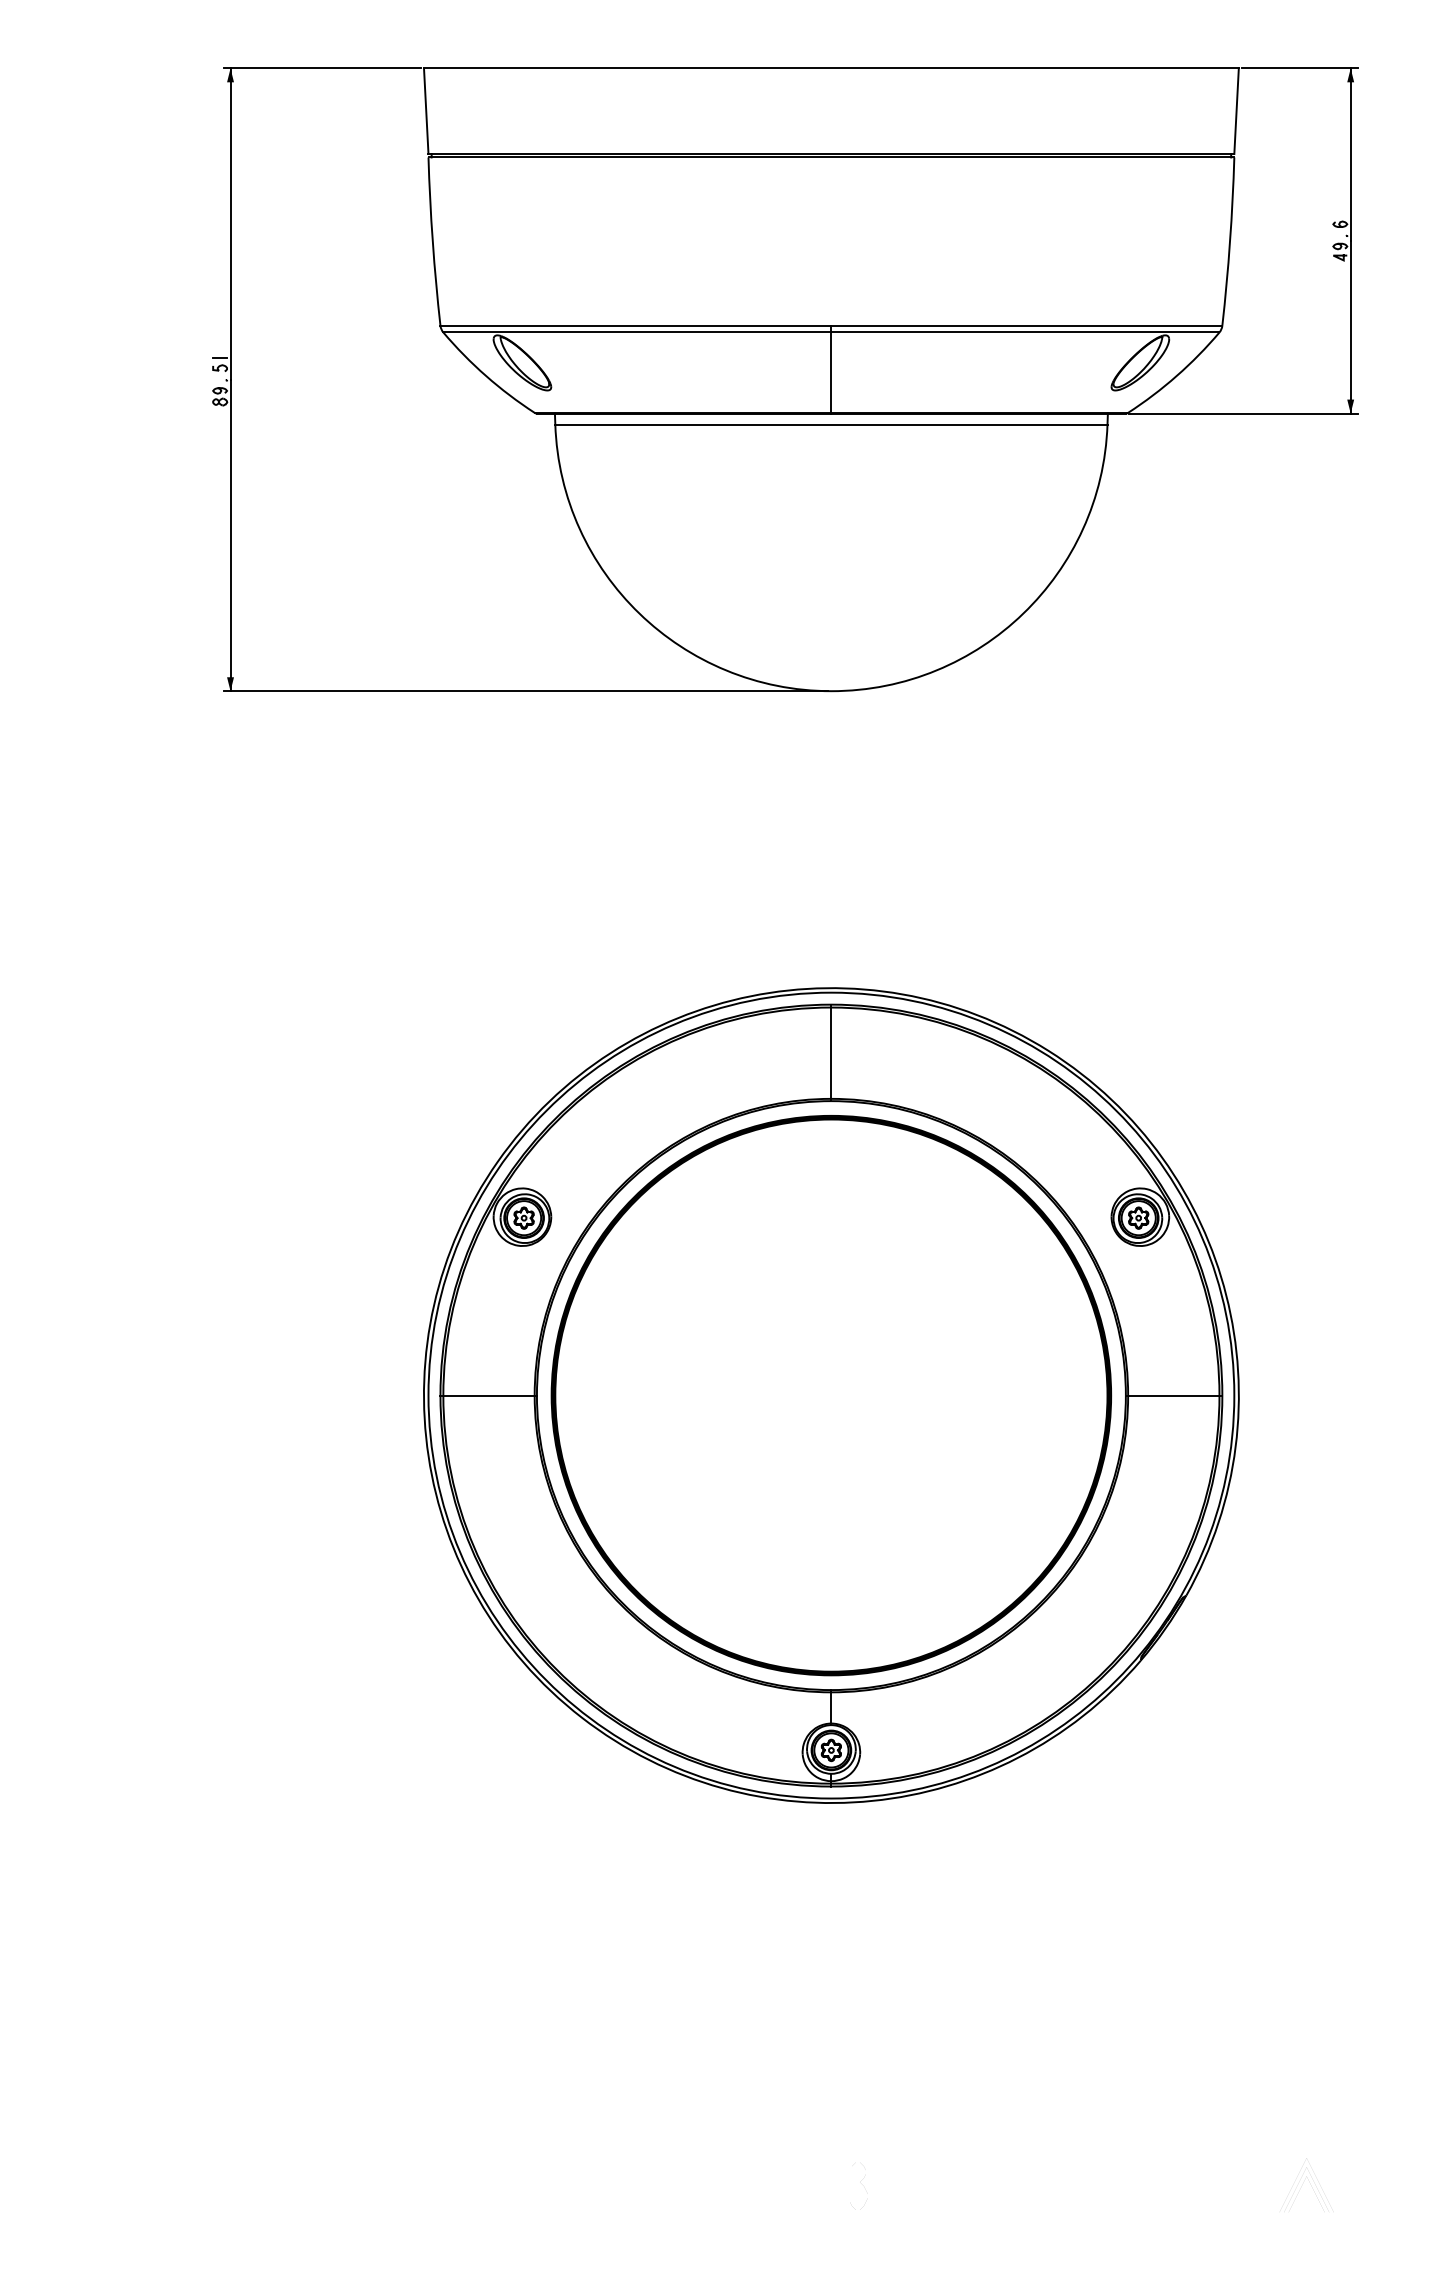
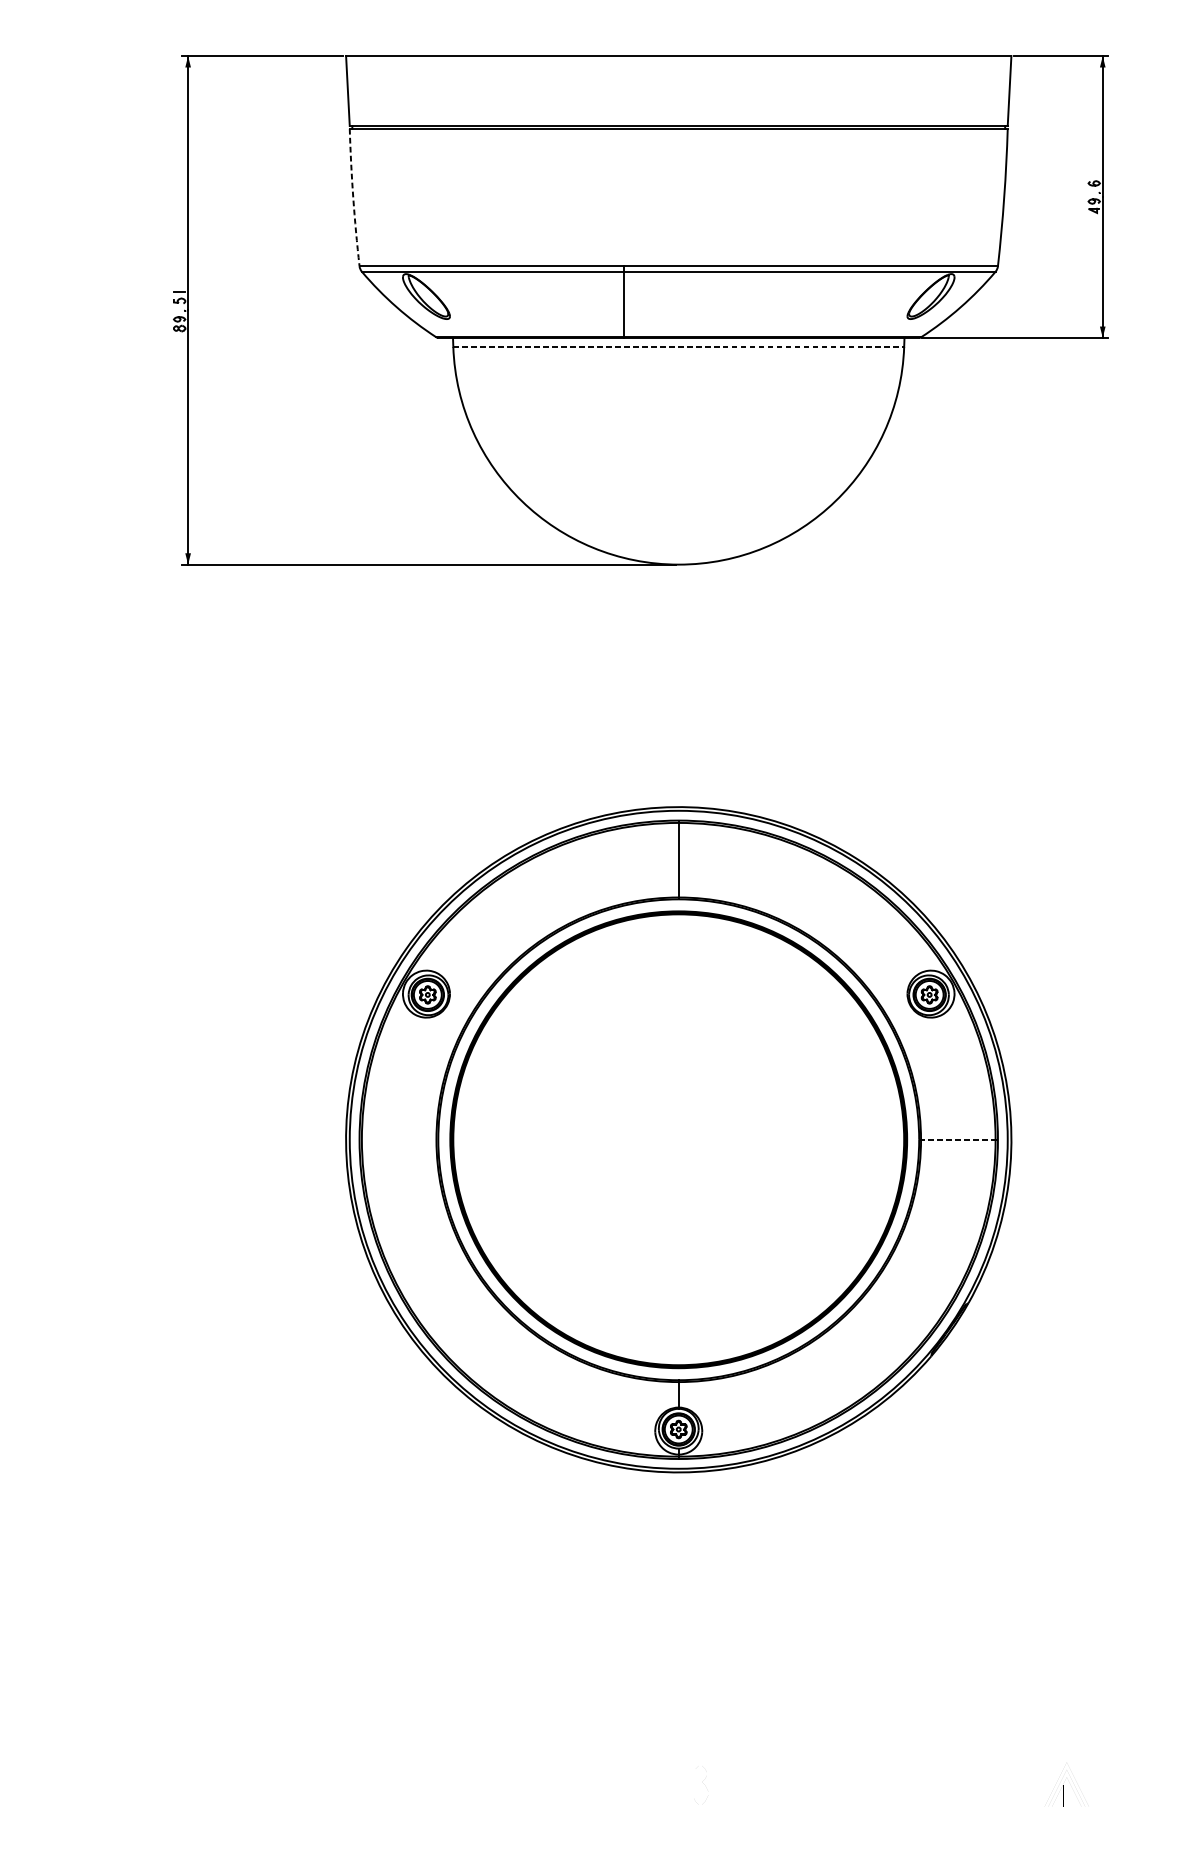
arc: (432, 241) -> (353, 197), solid -> dashed
line: (831, 369) -> (624, 301), moved
line: (831, 424) -> (678, 346), solid -> dashed
line: (488, 1395) -> (398, 1139), removed
line: (1174, 1395) -> (958, 1139), solid -> dashed

